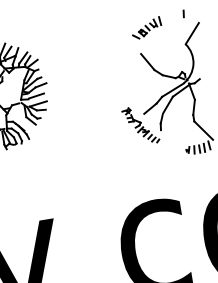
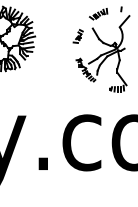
part: (117, 71) -> (77, 36), added

